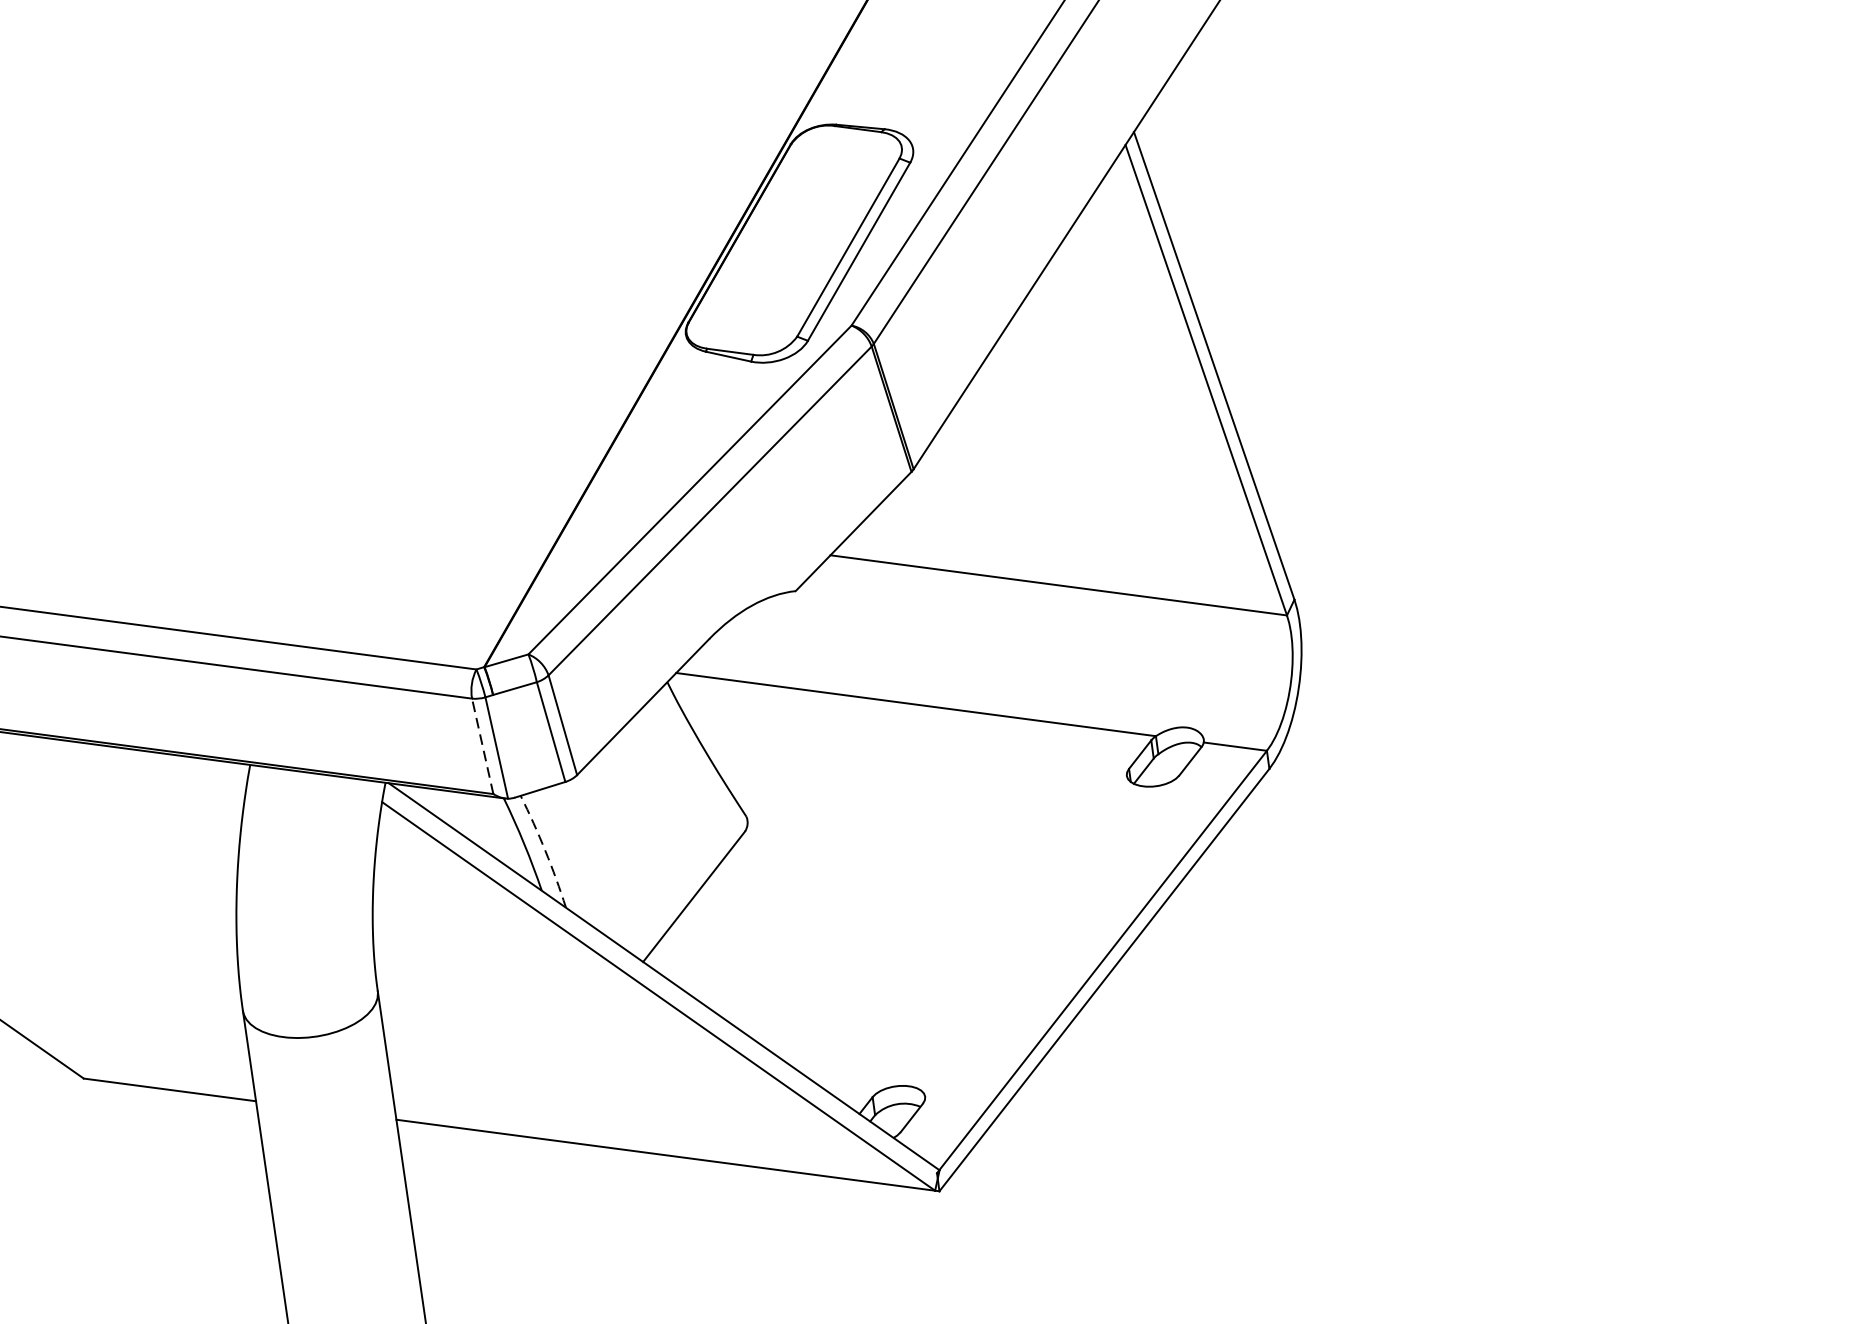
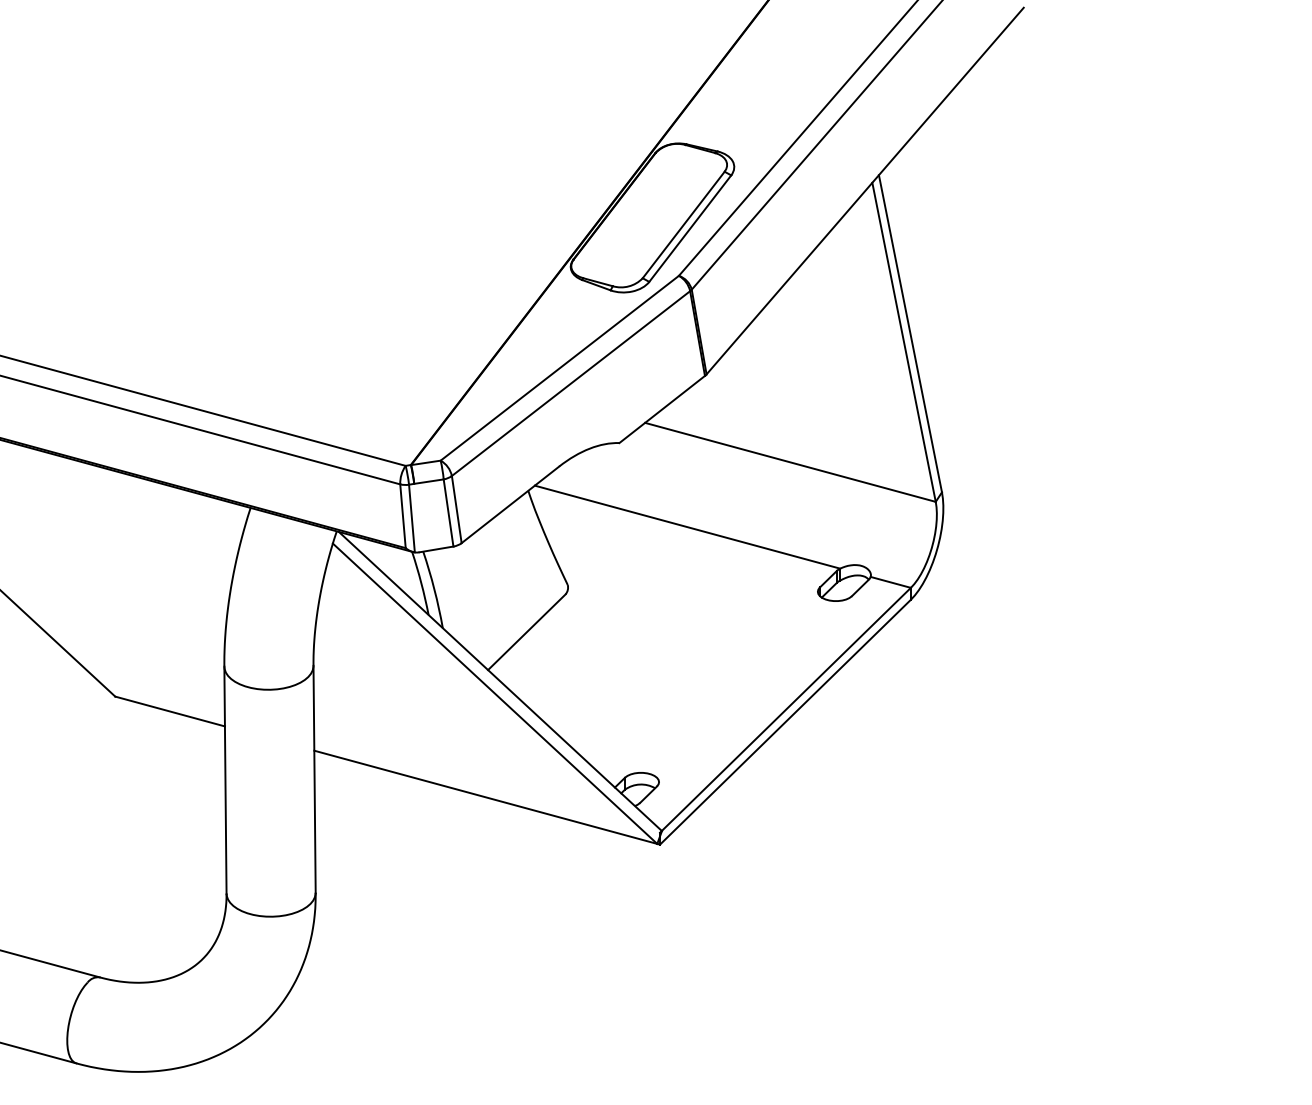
line: (482, 746) -> (402, 516), dashed -> solid
arc: (545, 850) -> (434, 589), dashed -> solid

